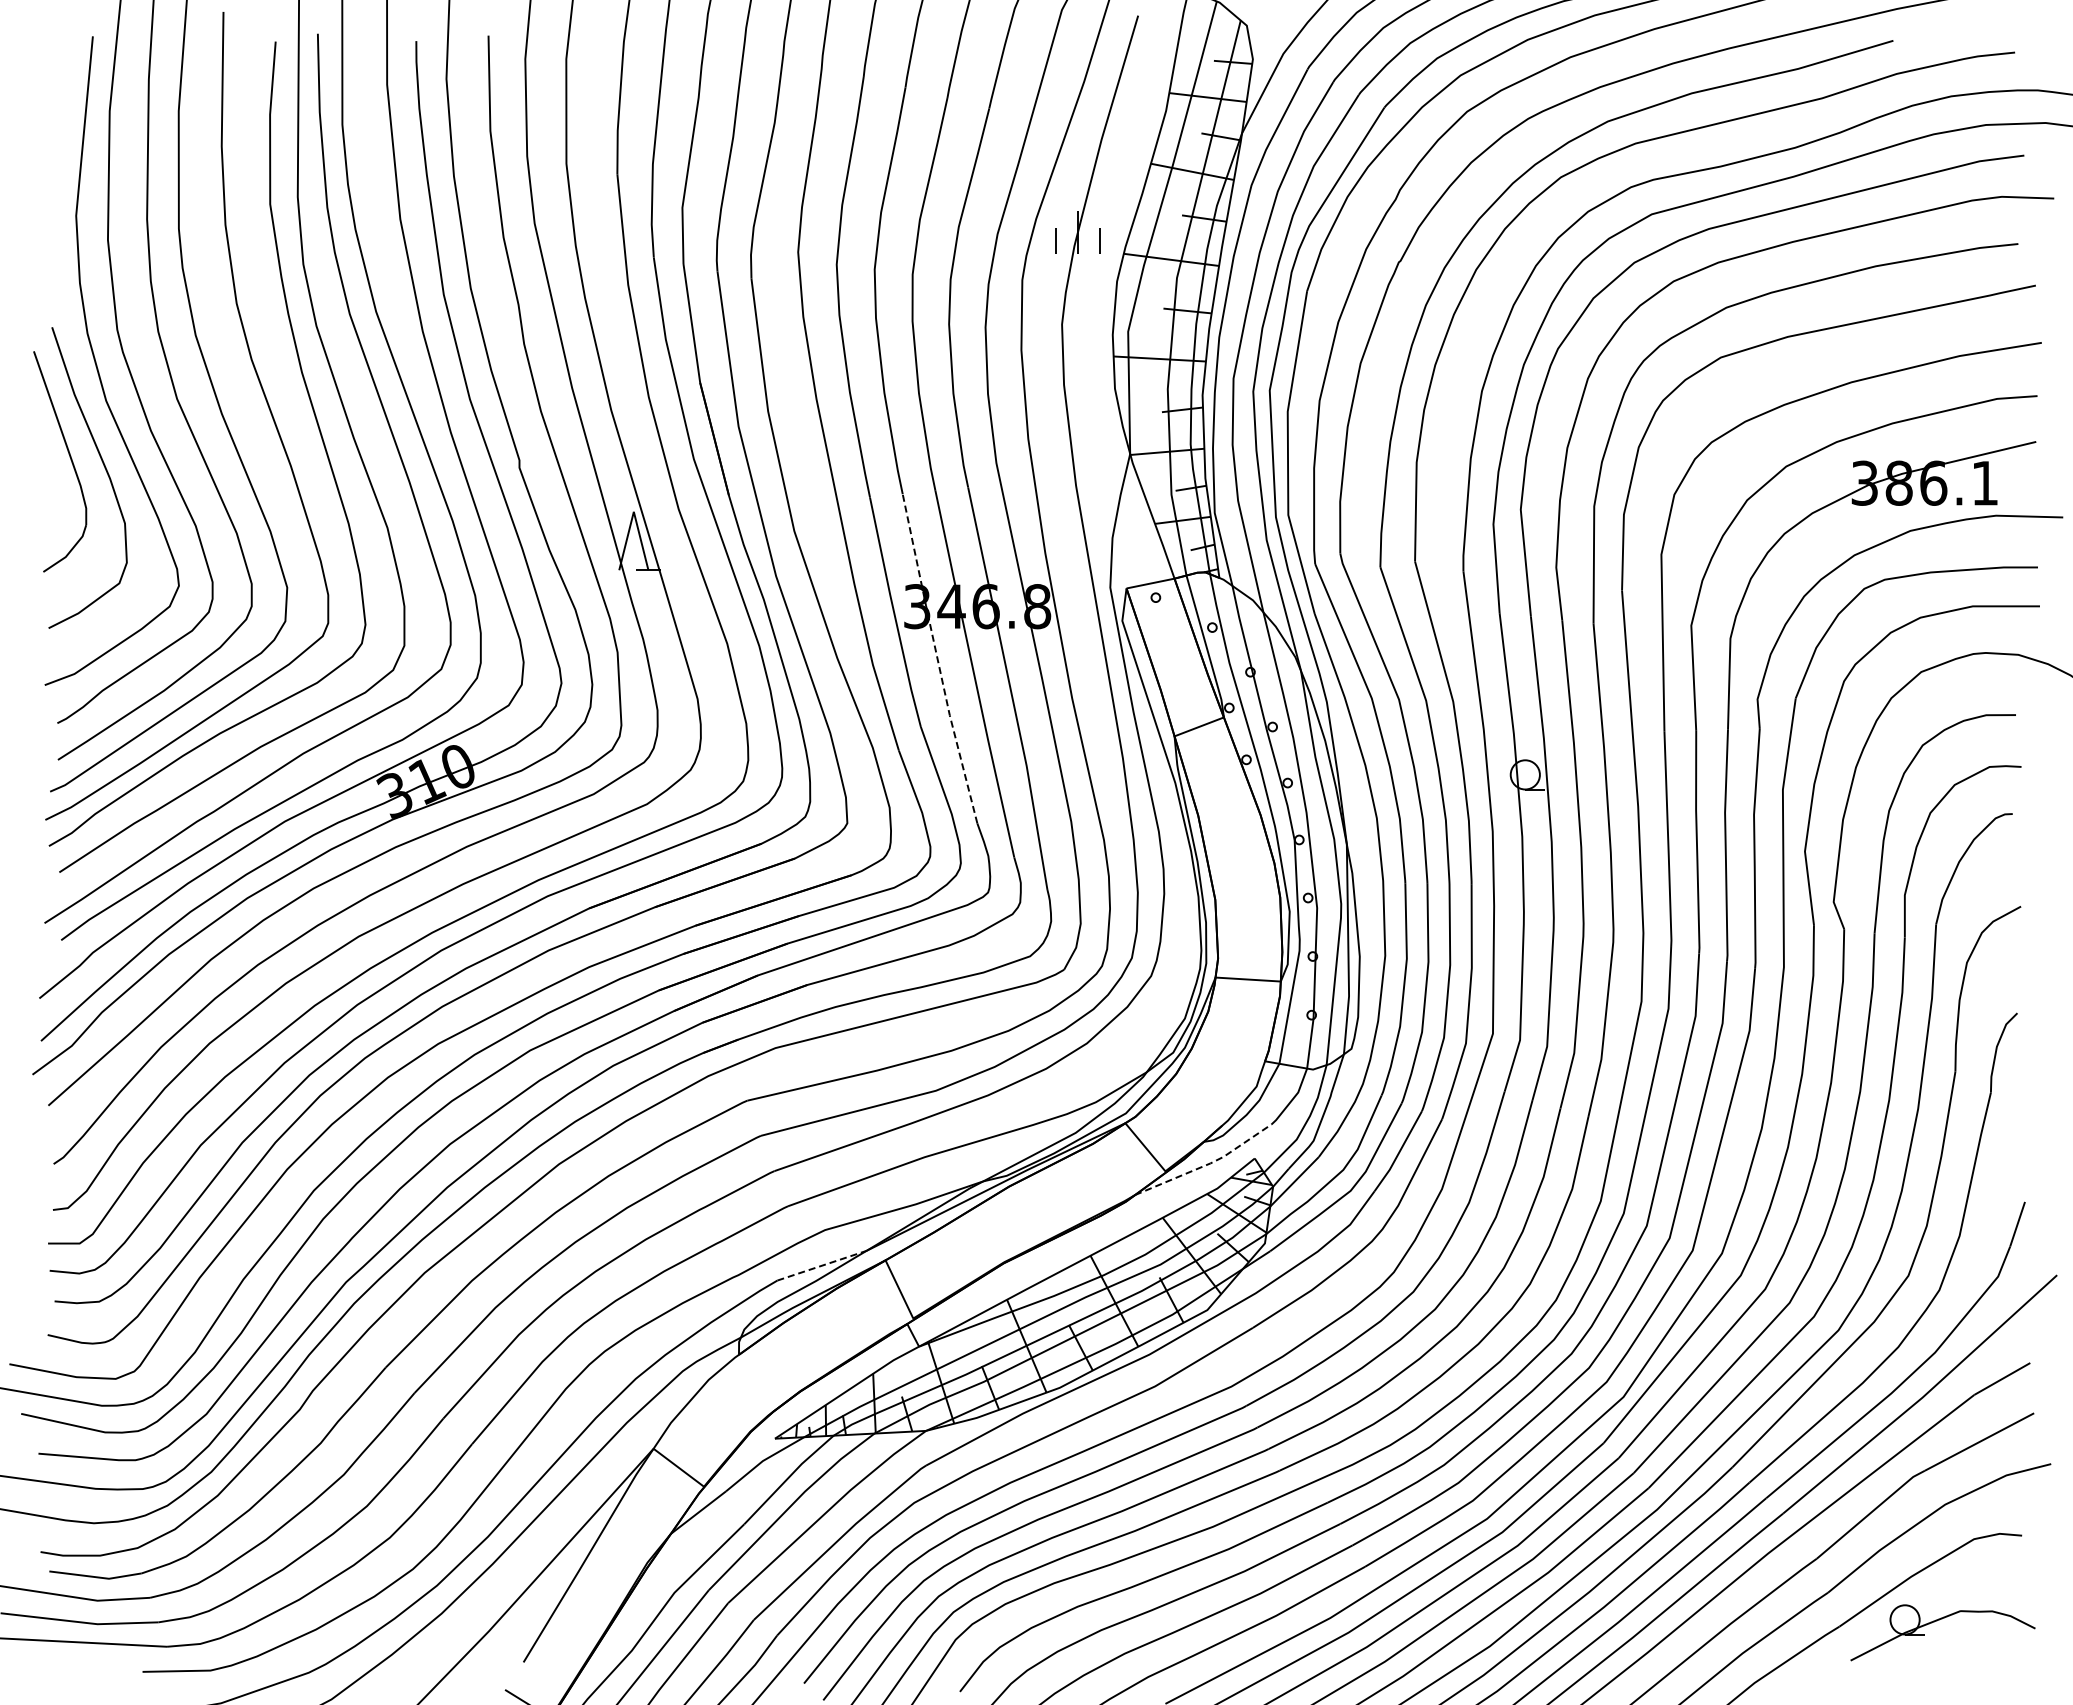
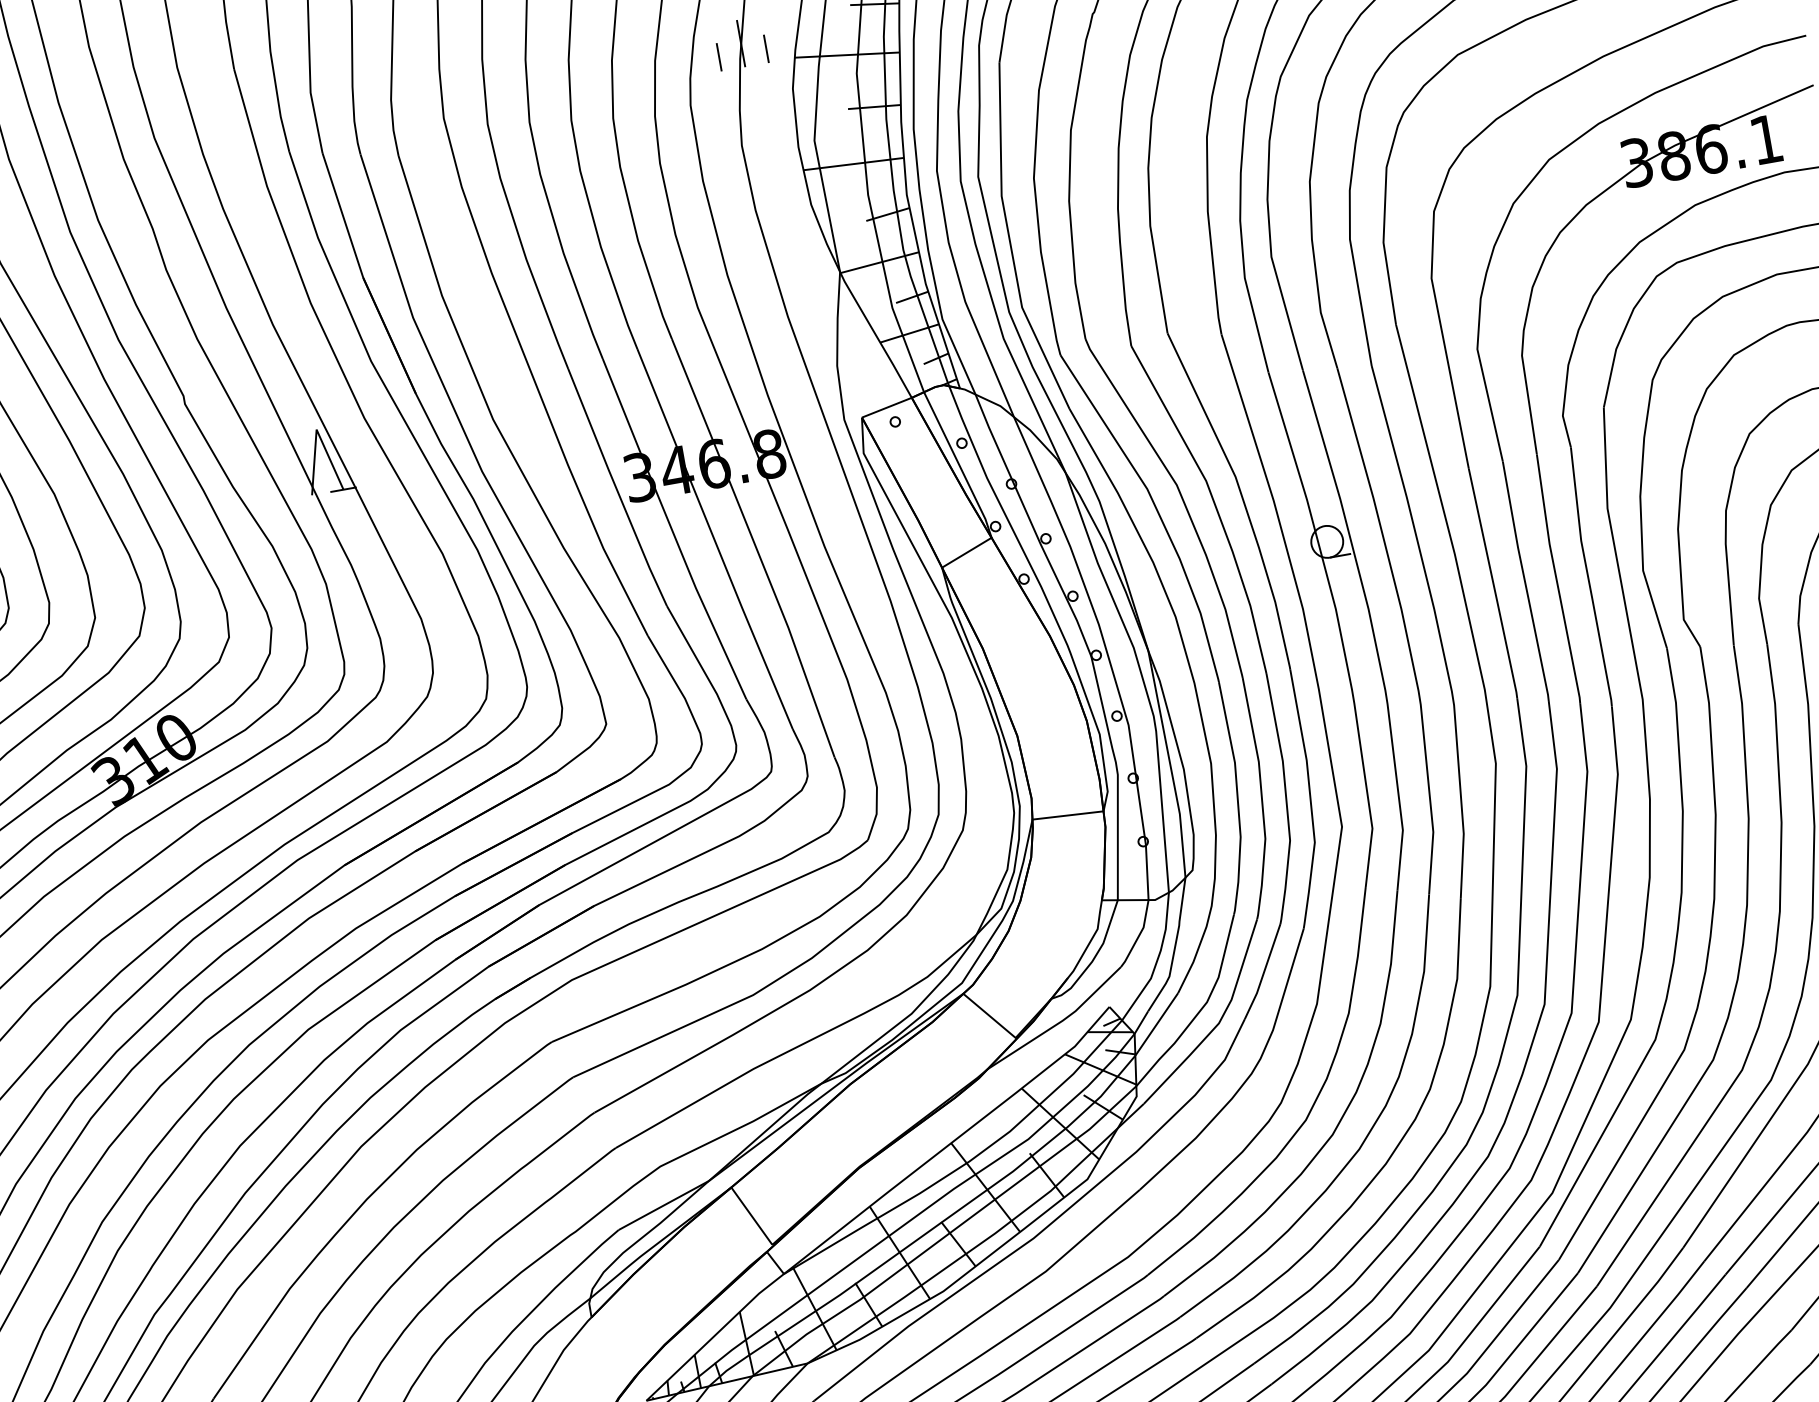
line: (937, 658) -> (671, 529), dashed -> solid
line: (1207, 1164) -> (1059, 1022), dashed -> solid
line: (821, 1265) -> (663, 1205), dashed -> solid

